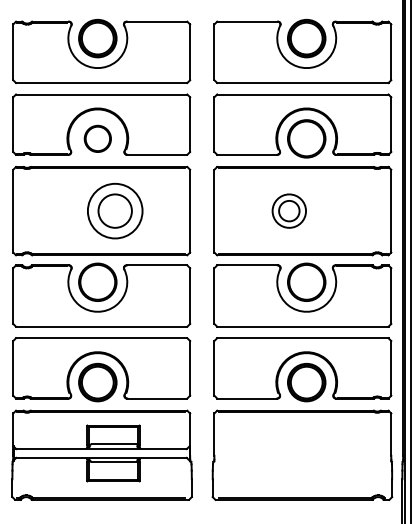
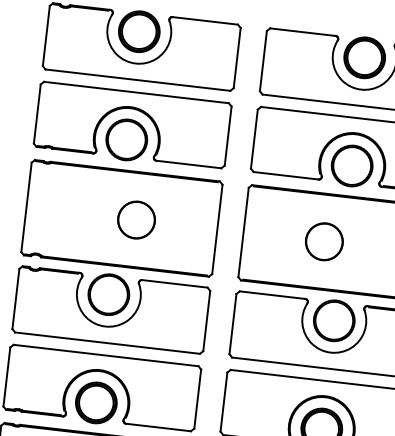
circle: (97, 138) -> (126, 139), size x1.43
circle: (115, 211) -> (136, 220), size x0.62
circle: (289, 211) -> (324, 242), size x1.67

